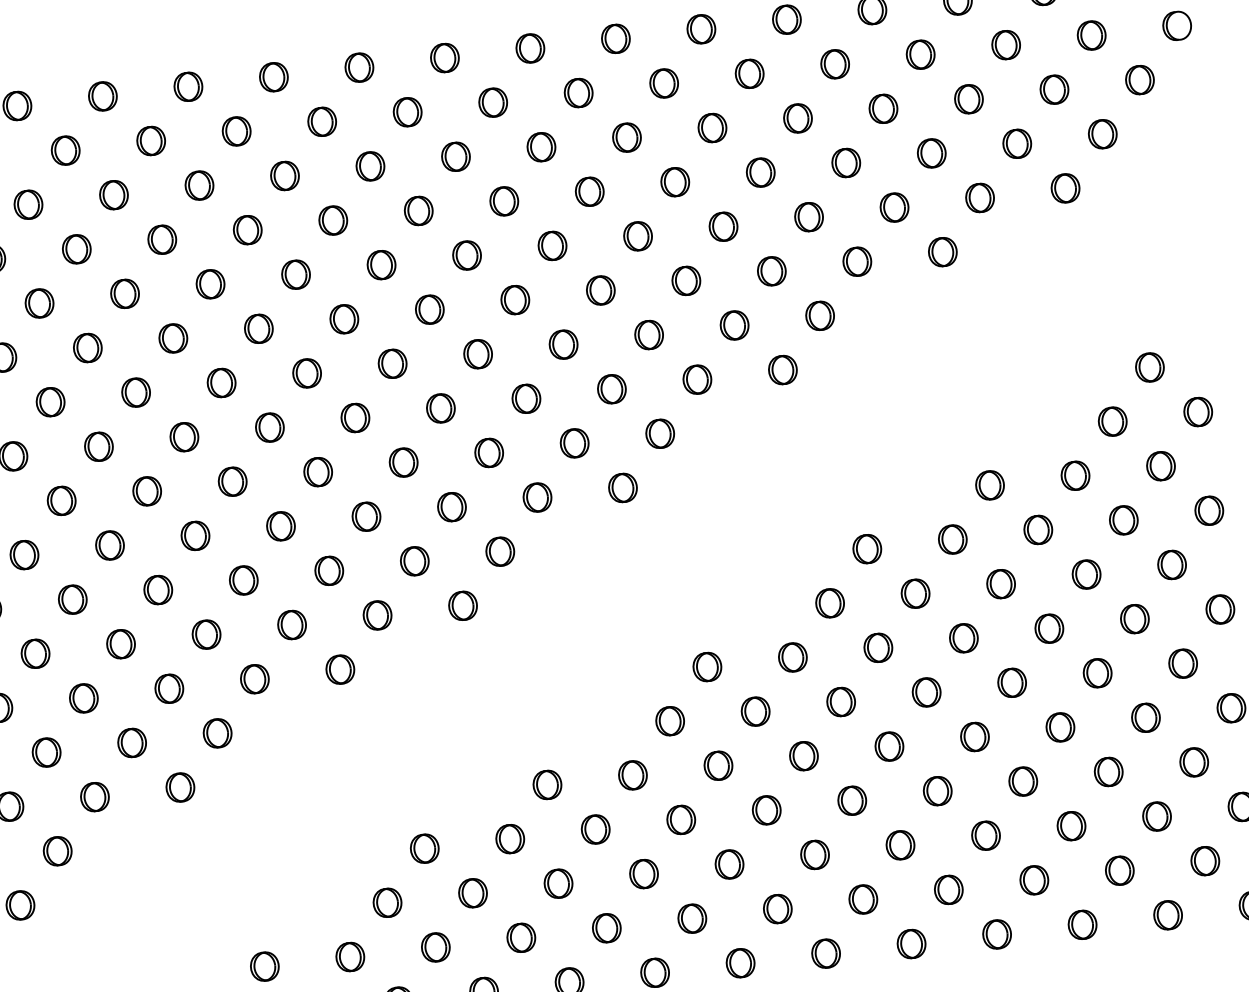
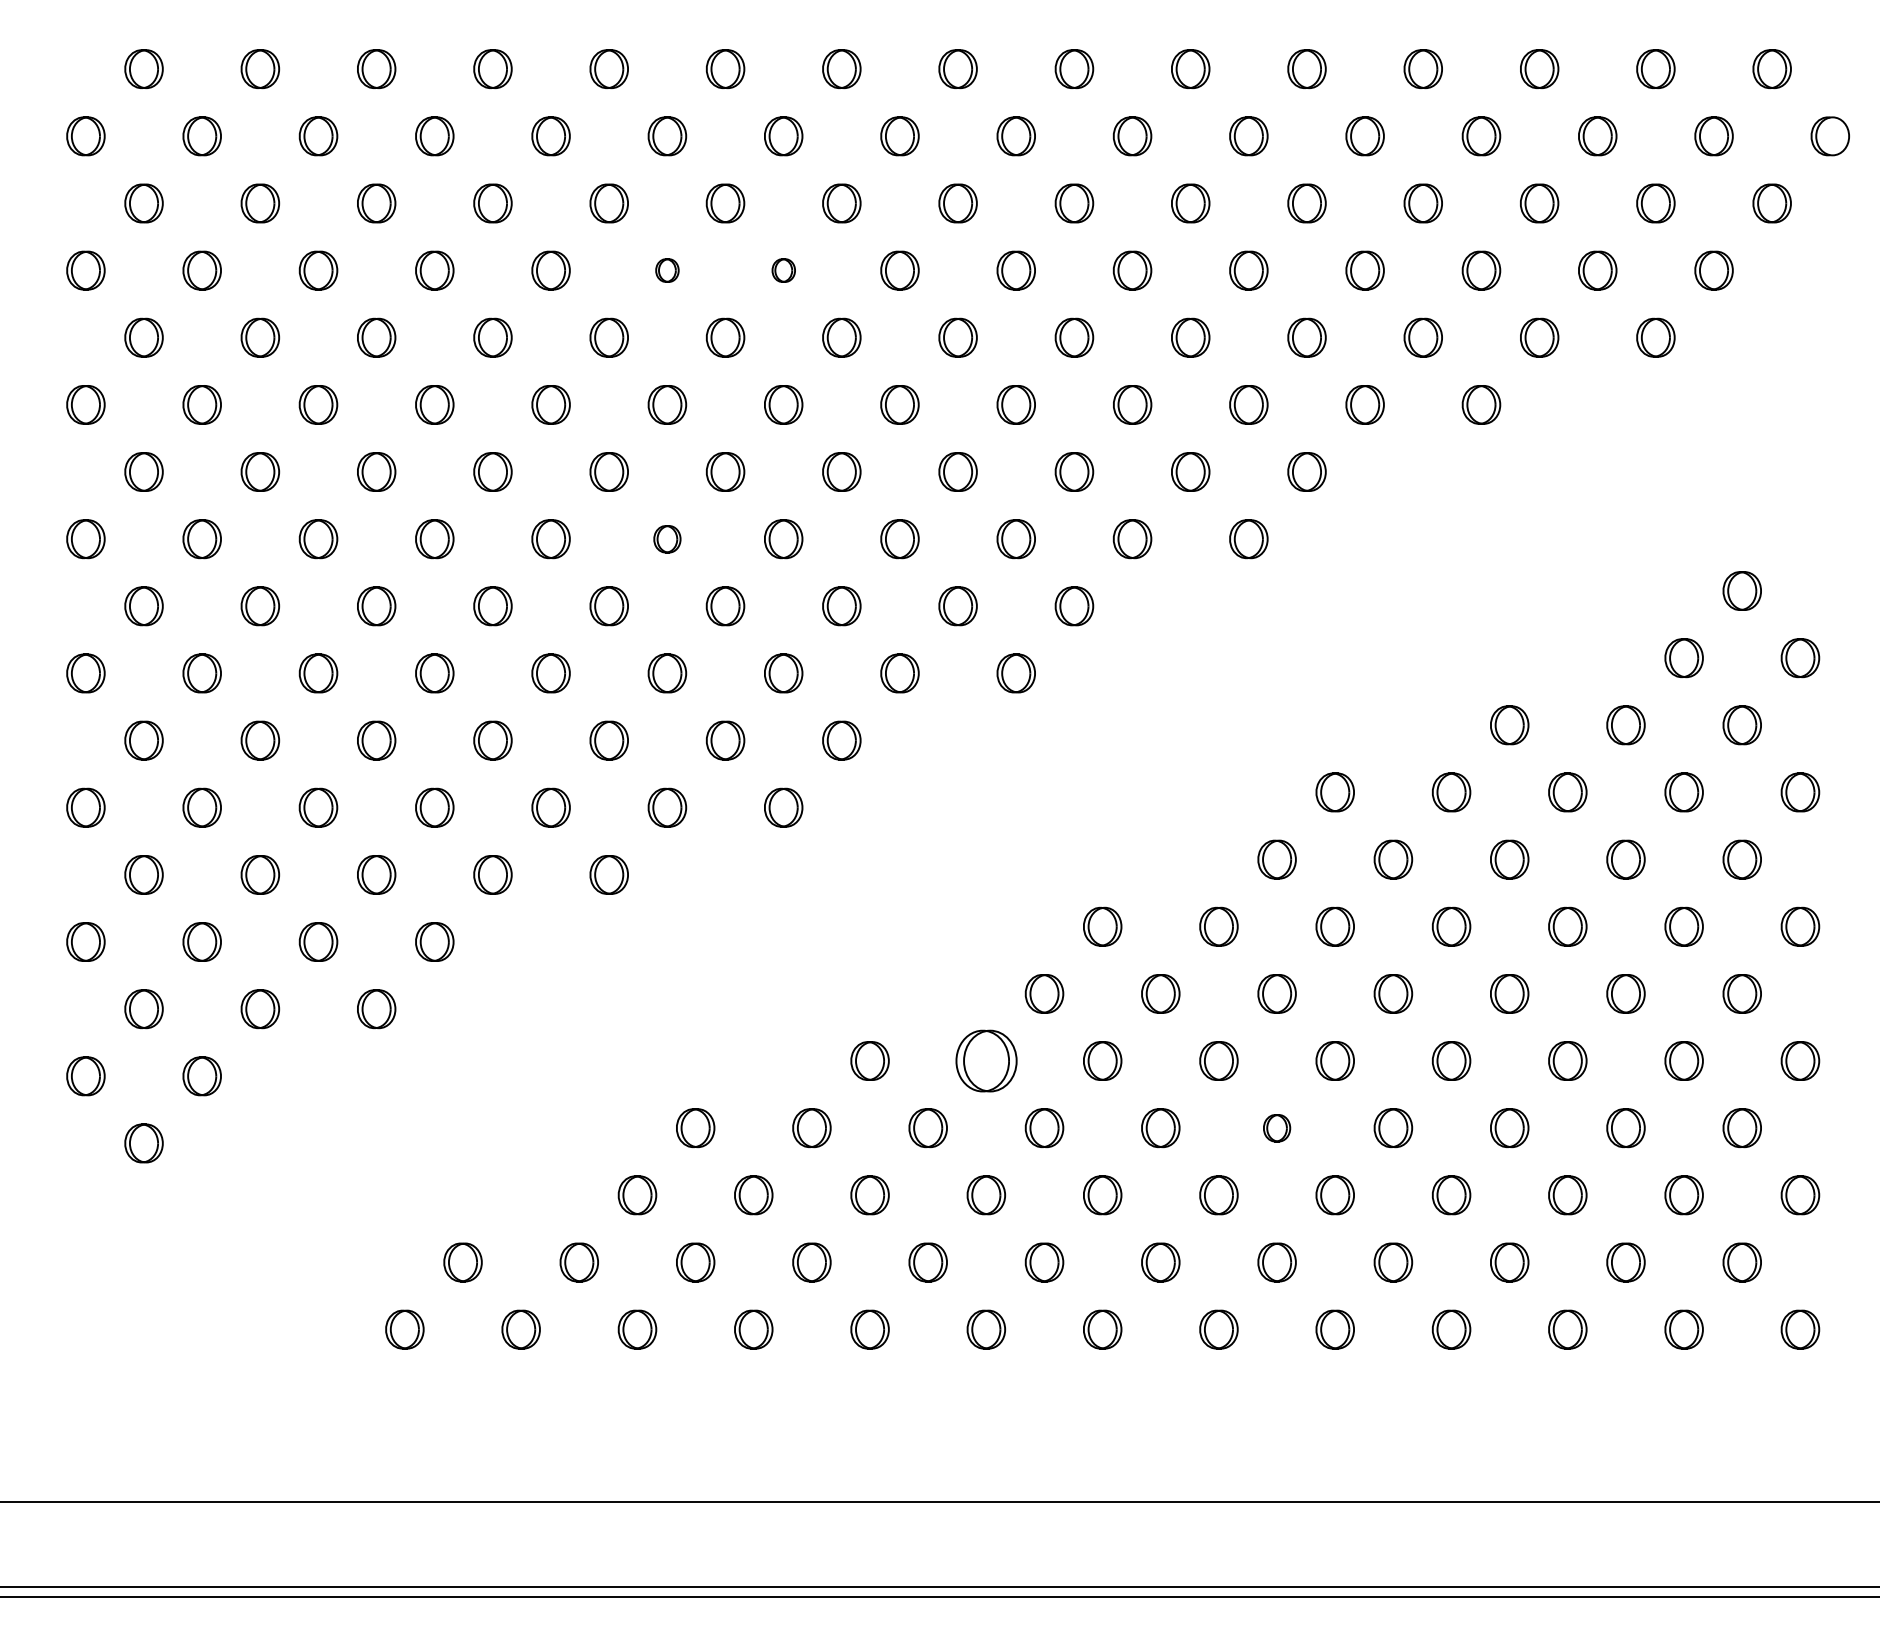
part: (418, 210) -> (783, 270), size x0.6
part: (333, 220) -> (667, 270), size x0.6
part: (355, 418) -> (667, 539), size x0.7
part: (632, 775) -> (985, 1060), size x1.6
part: (851, 801) -> (1276, 1128), size x0.7

